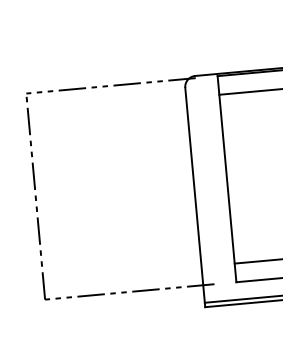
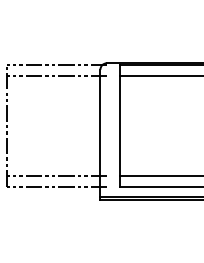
line: (112, 104) -> (56, 75), added
line: (127, 273) -> (56, 175), added

